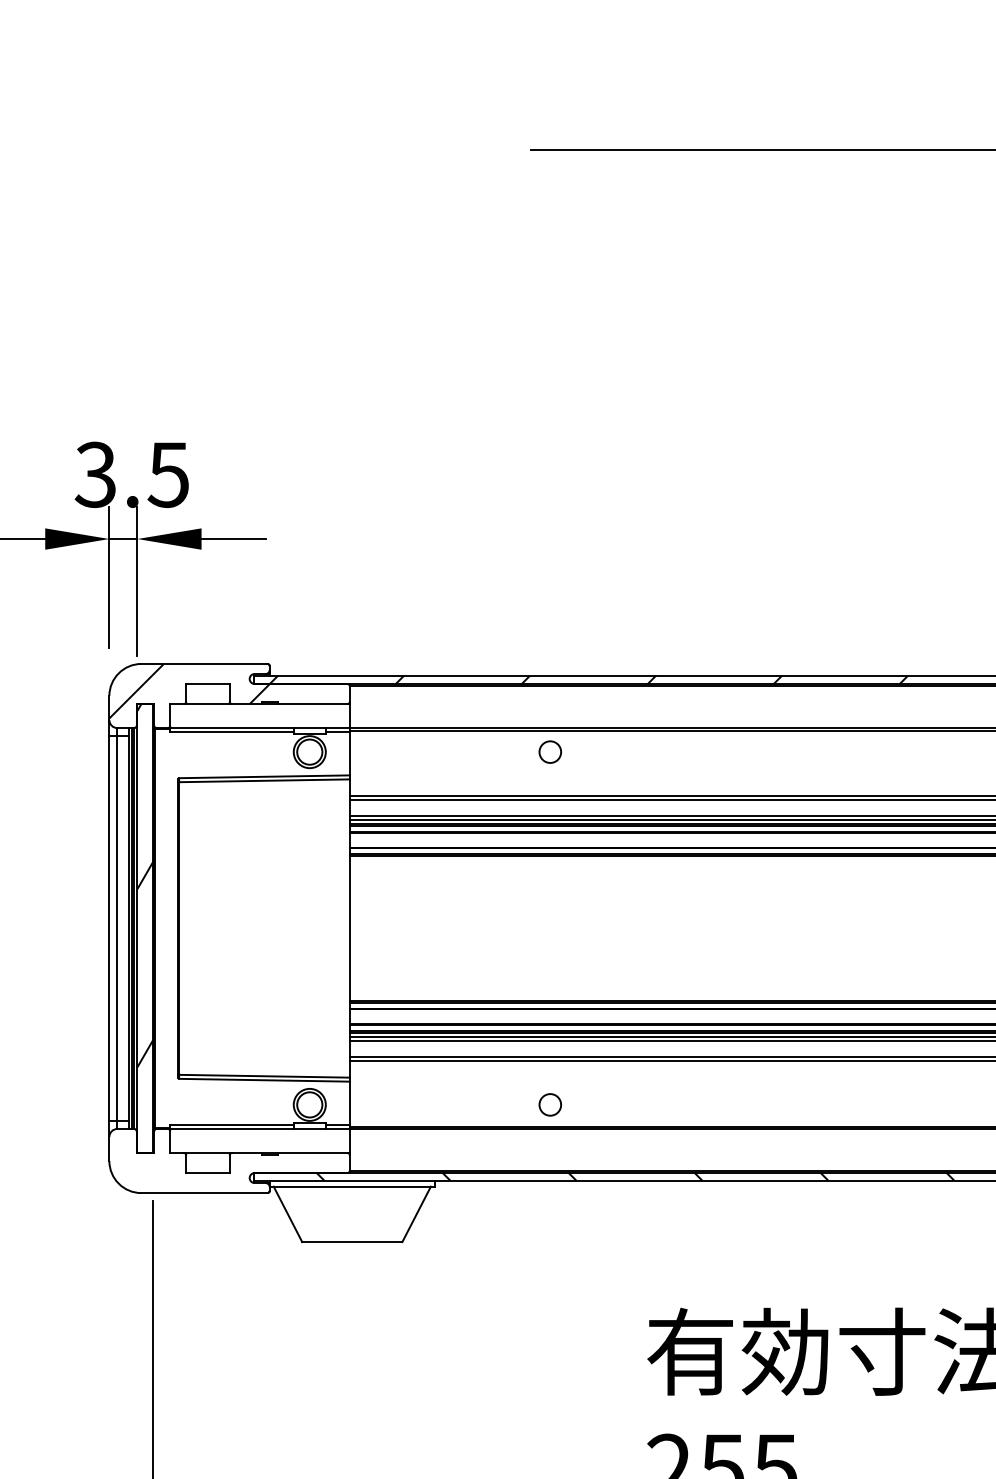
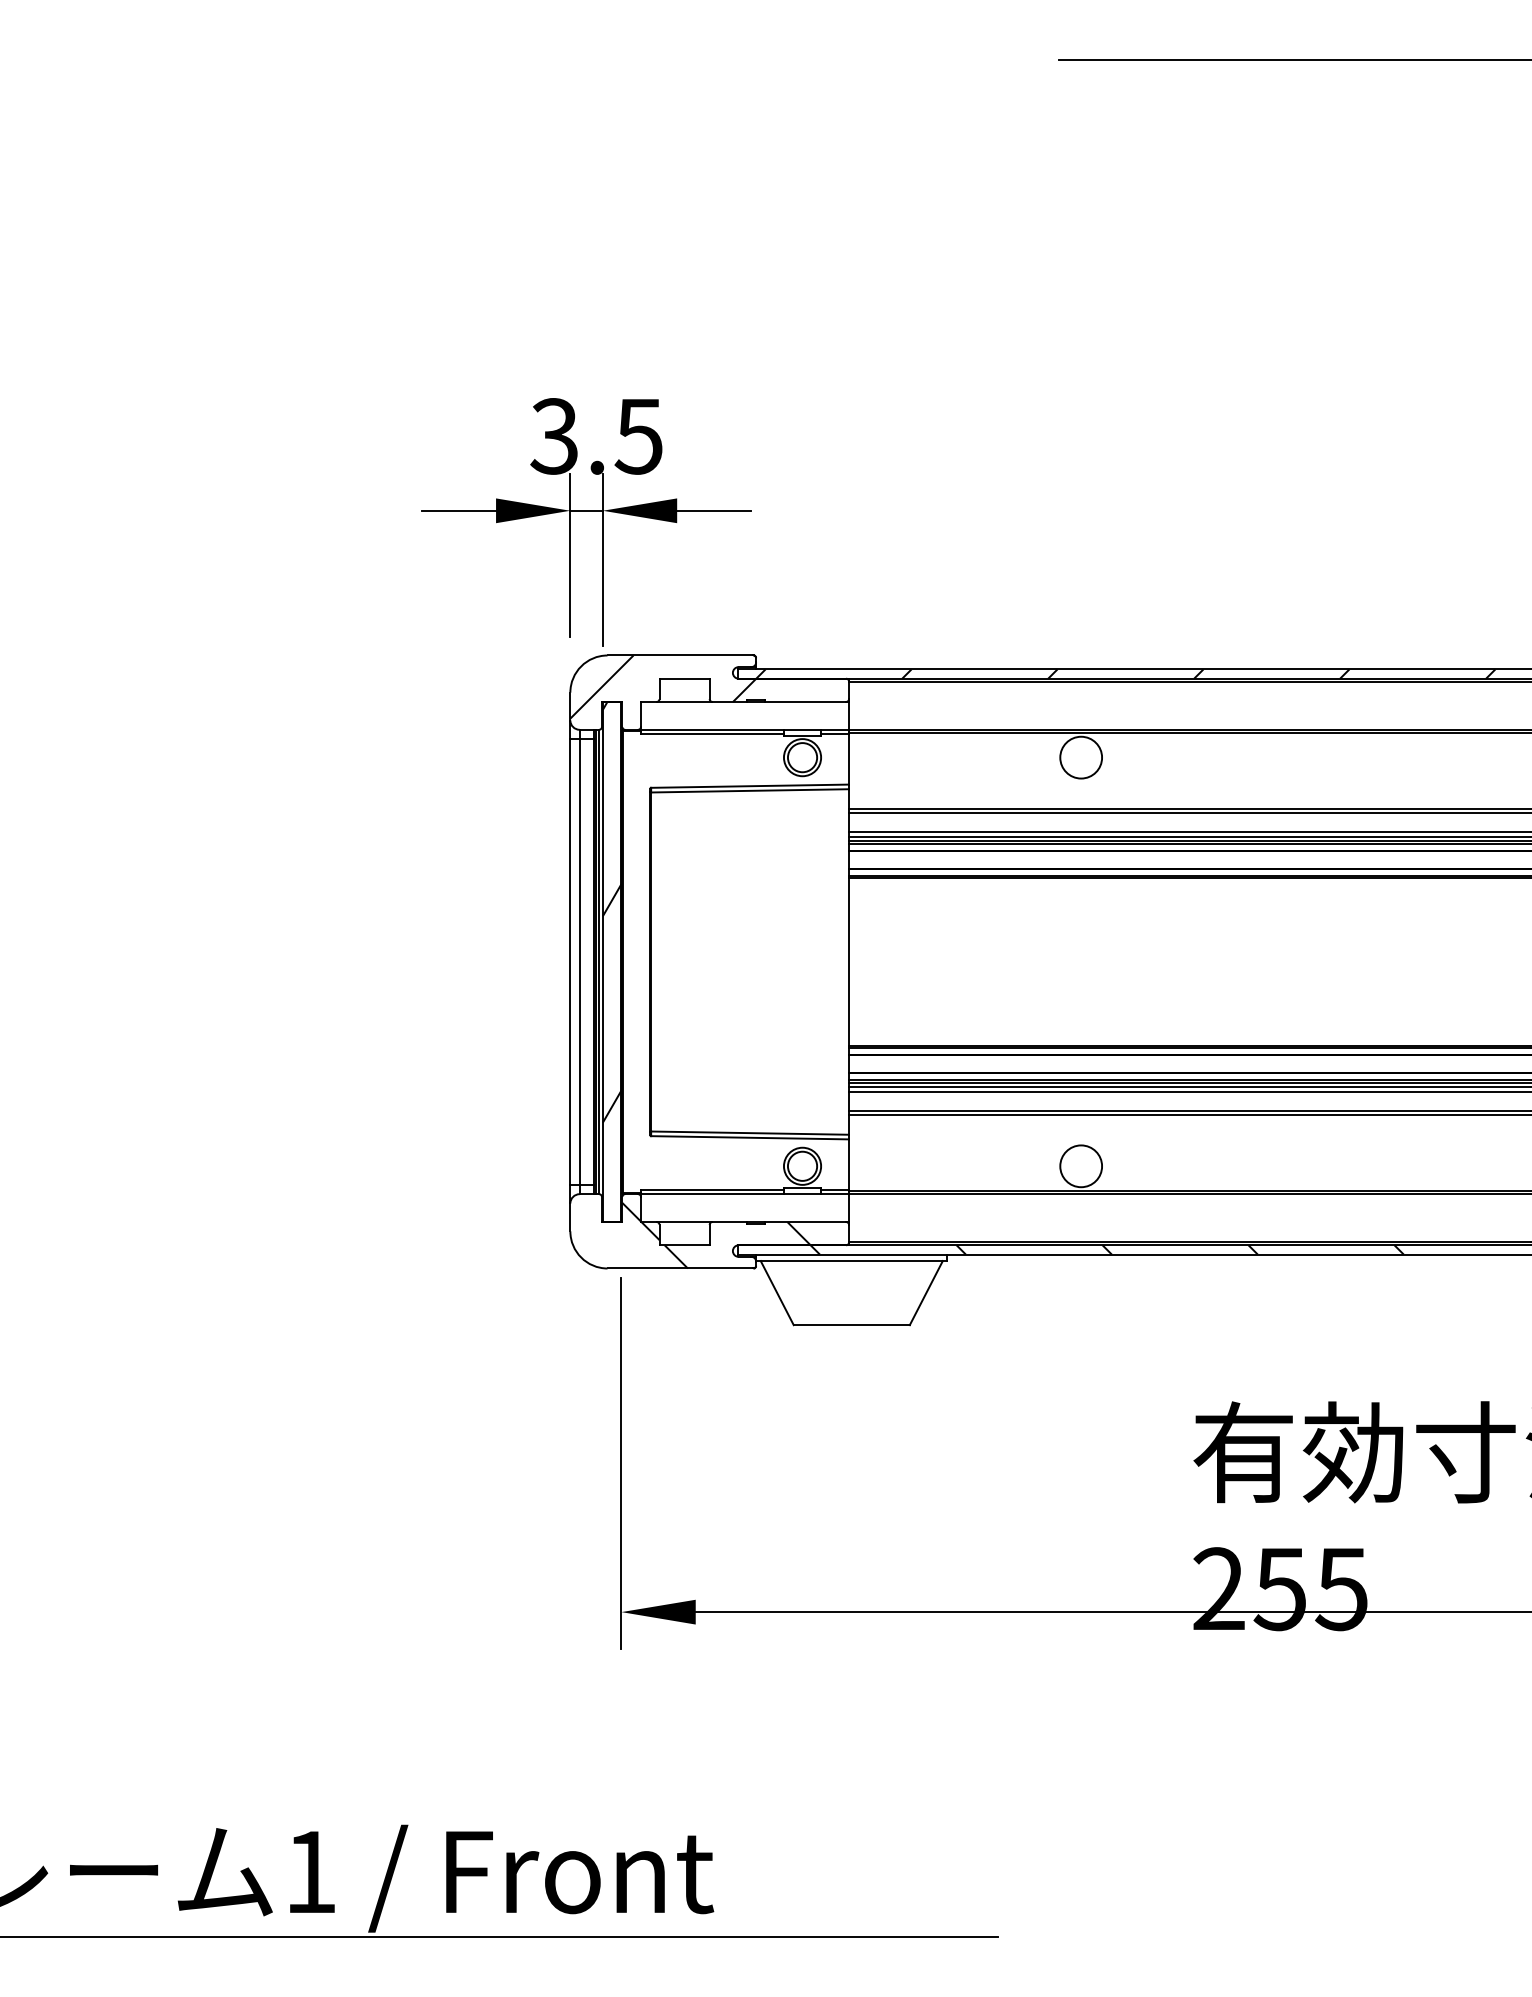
circle: (550, 752) -> (1081, 757), size x1.67
circle: (550, 1105) -> (1081, 1166), size x1.67
hatch: (235, 1164) -> (716, 1235), added

